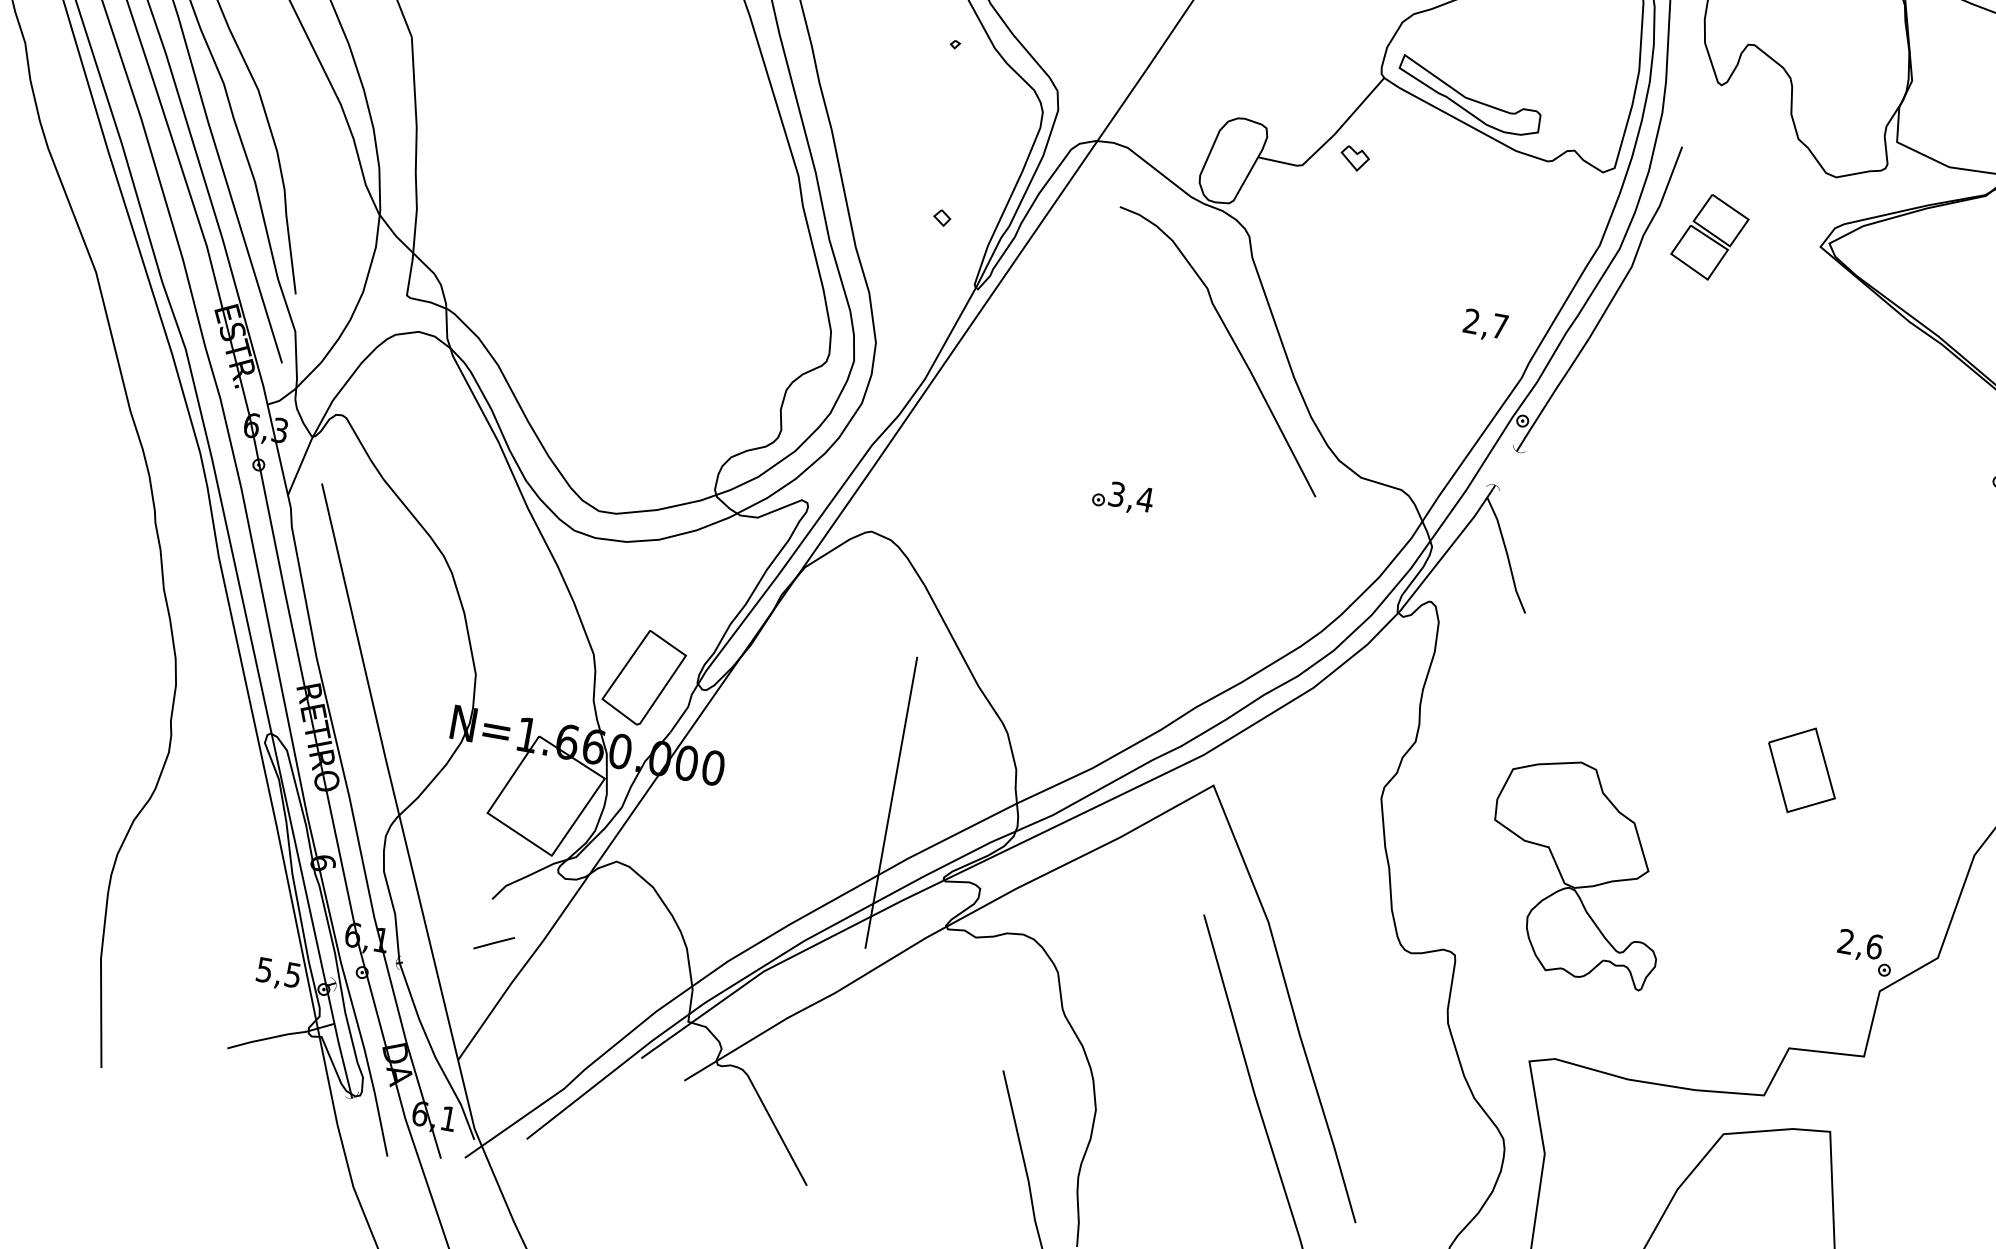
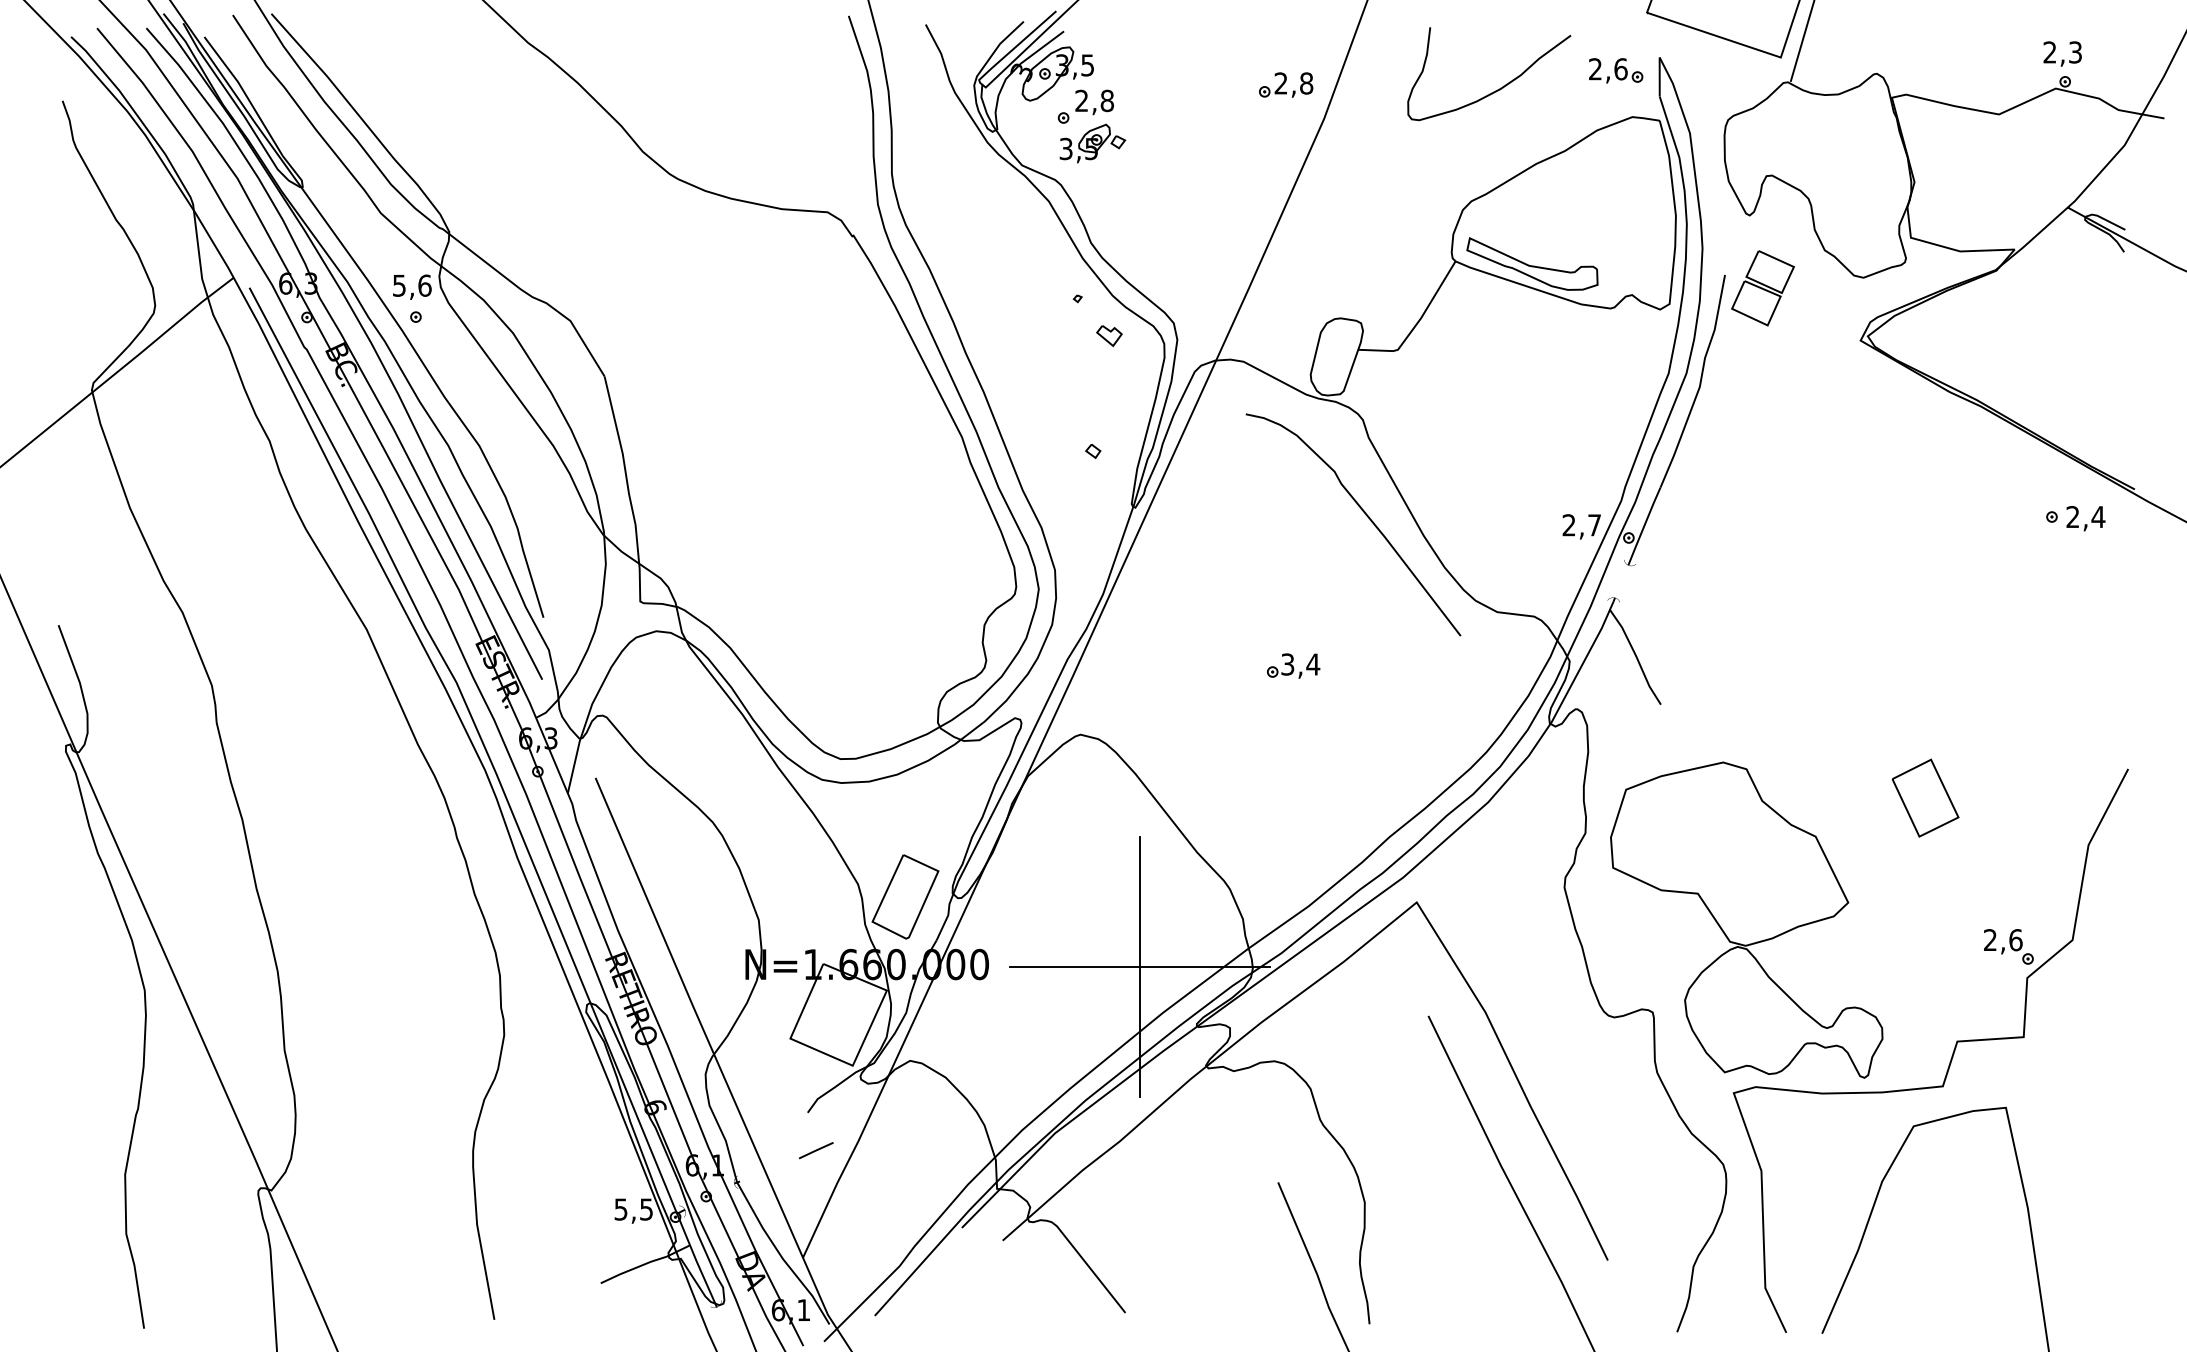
part: (1354, 159) -> (1109, 336), moved
part: (1709, 237) -> (1762, 288), moved
text: (1485, 325) -> (1581, 526), moved
line: (891, 803) -> (1139, 967), added
part: (1578, 870) -> (1746, 919), size x1.67

